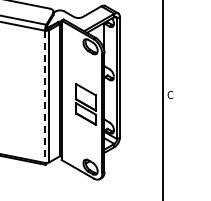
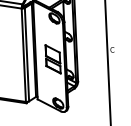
line: (44, 97) -> (23, 55), dashed -> solid

